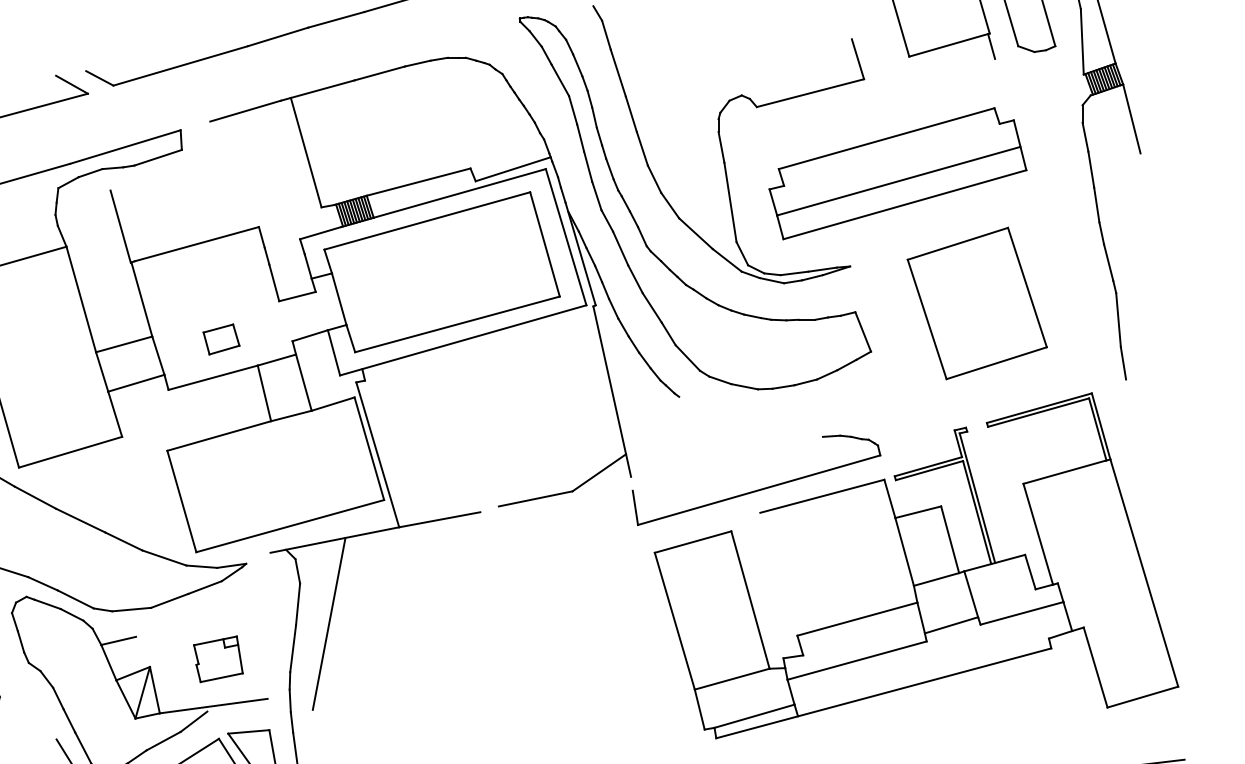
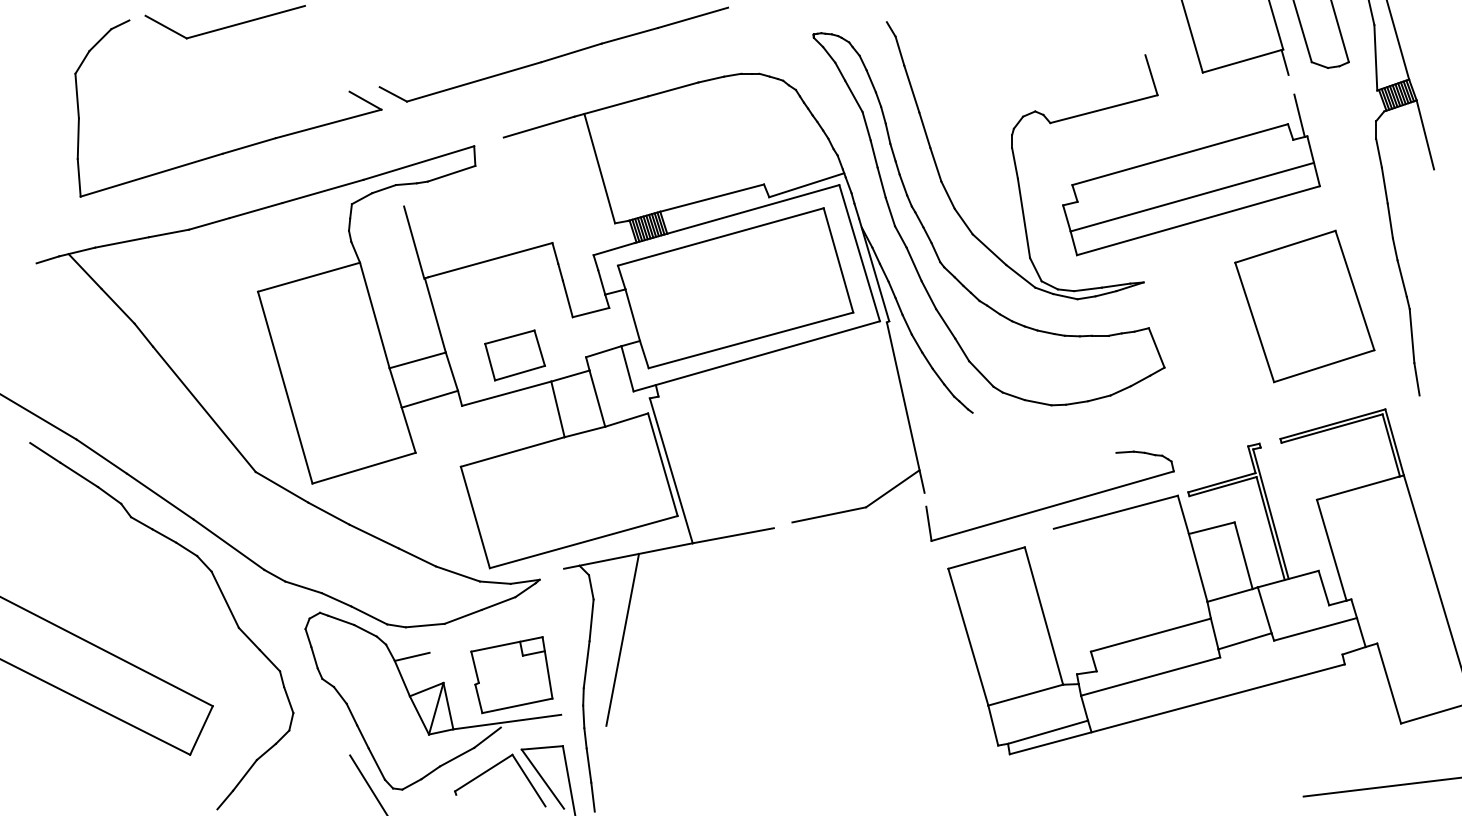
line: (1005, 99) -> (1299, 115), added
part: (976, 303) -> (1304, 306), moved
part: (220, 339) -> (514, 355), size x1.67
part: (217, 659) -> (511, 675), size x1.67

